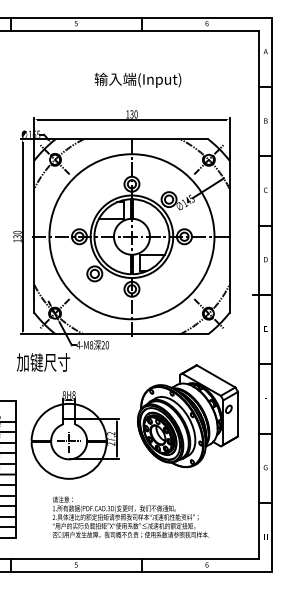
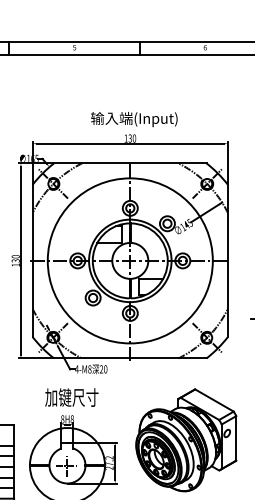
text: (137, 79) -> (133, 118), moved
text: (43, 362) -> (71, 397), moved

